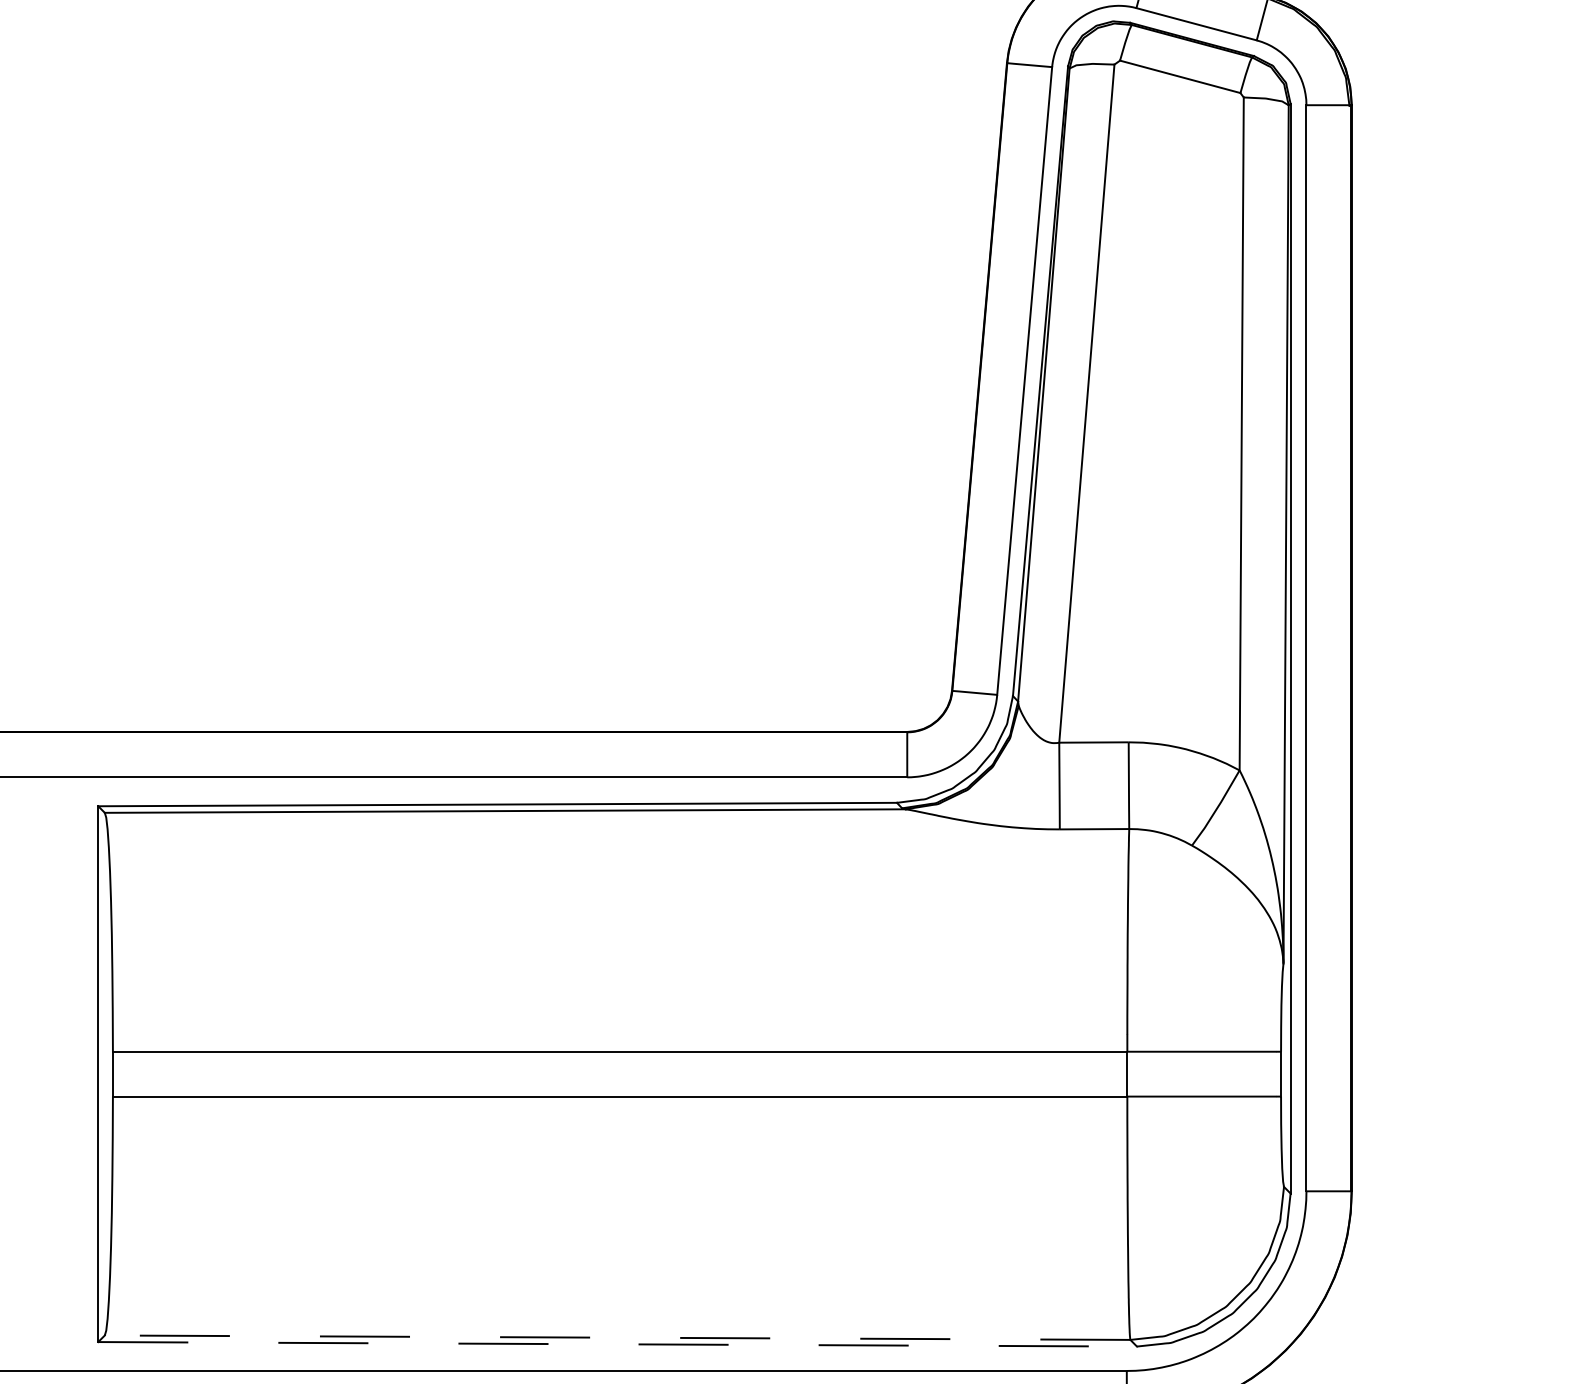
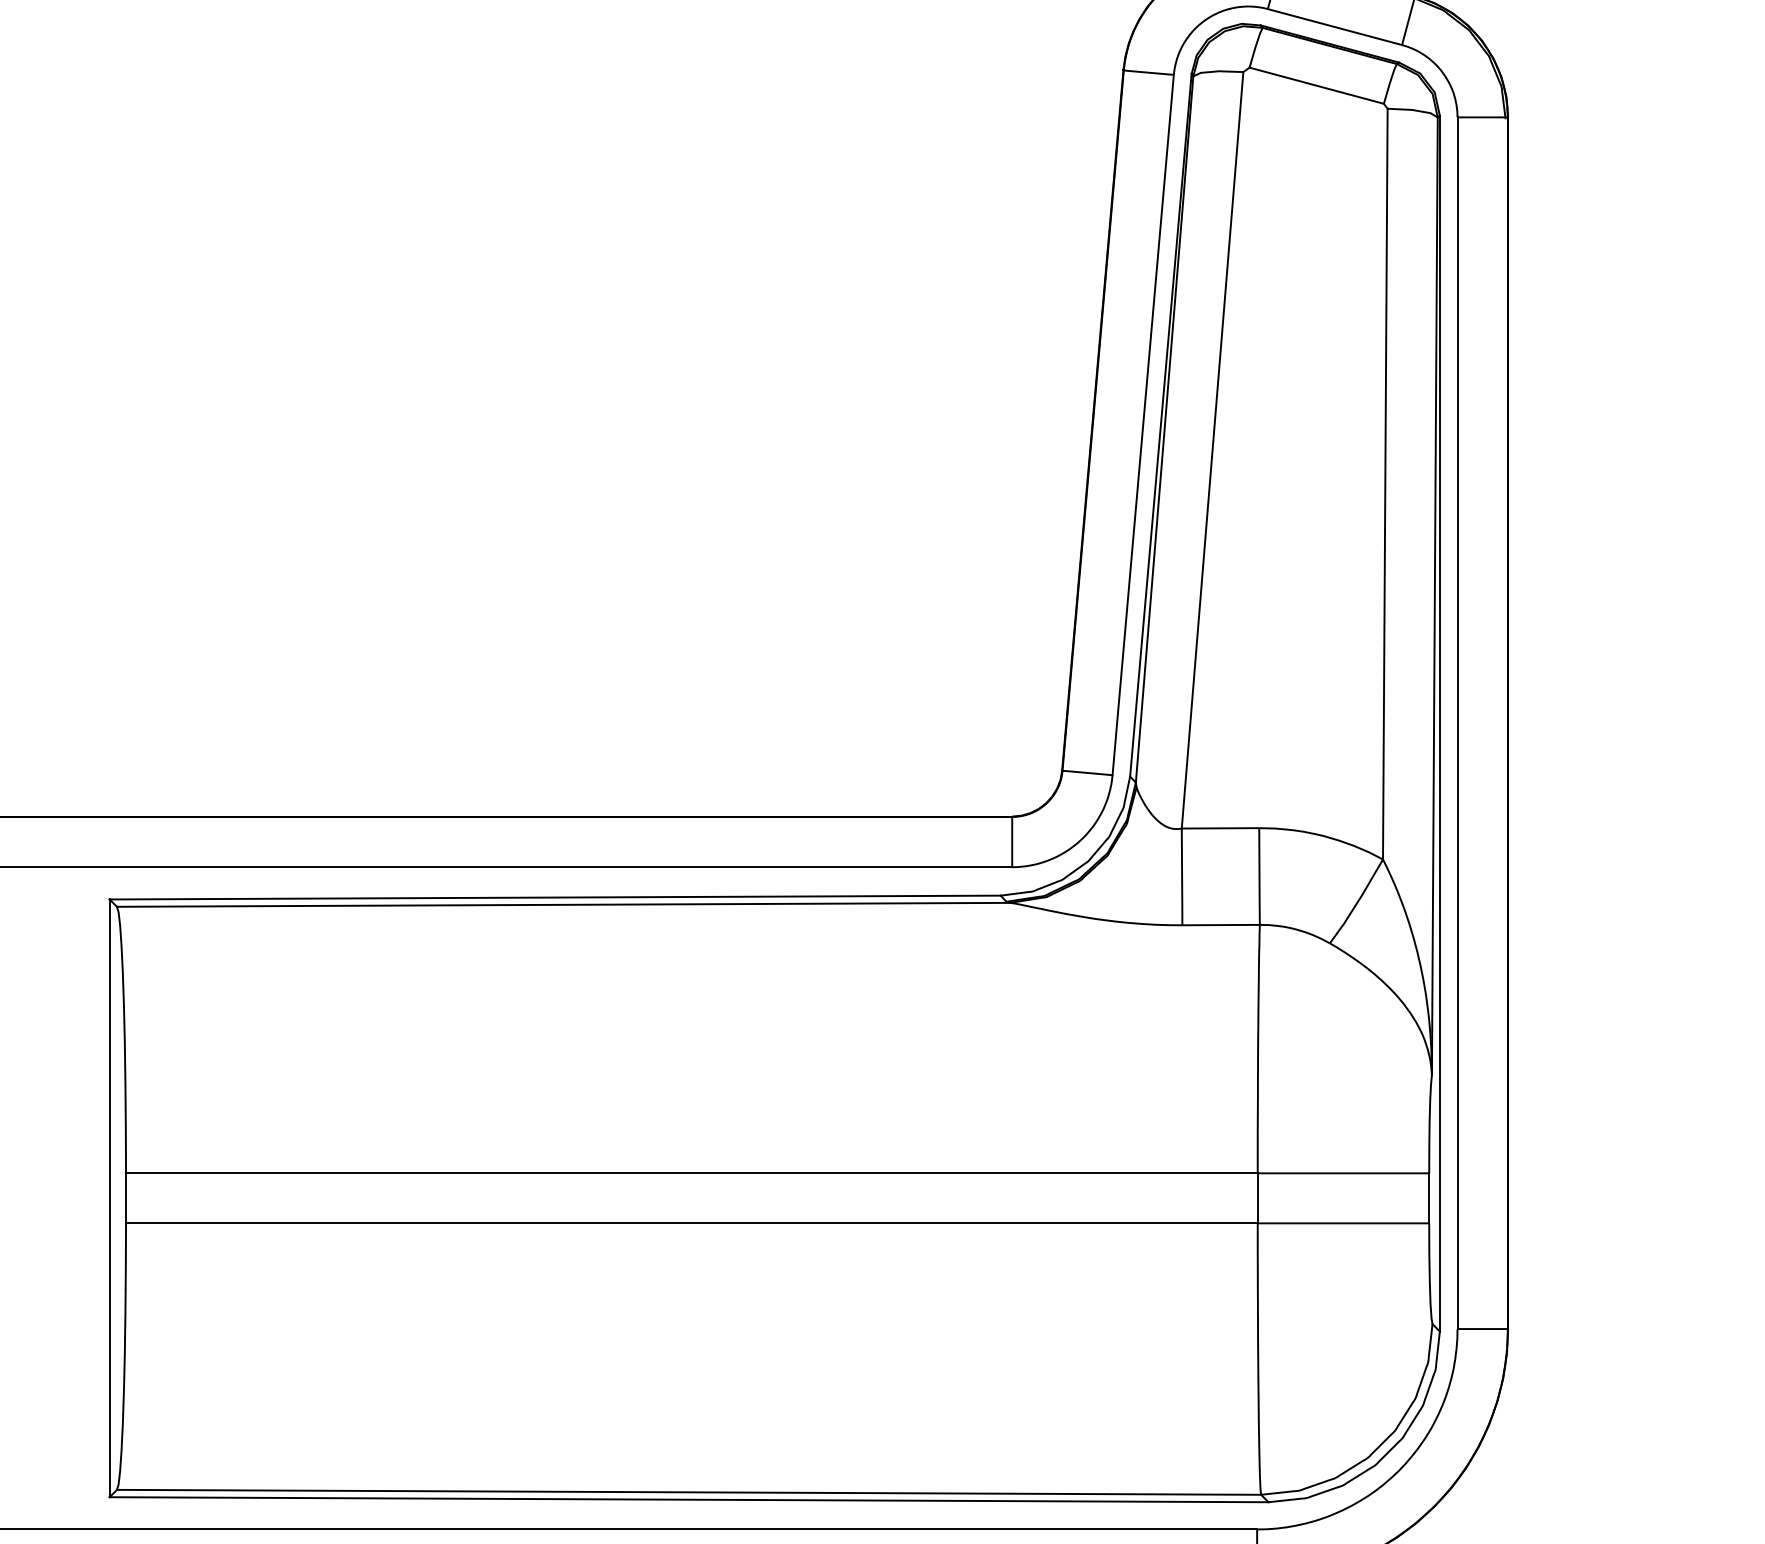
line: (617, 1337) -> (688, 1492), dashed -> solid
line: (618, 1344) -> (690, 1499), dashed -> solid

